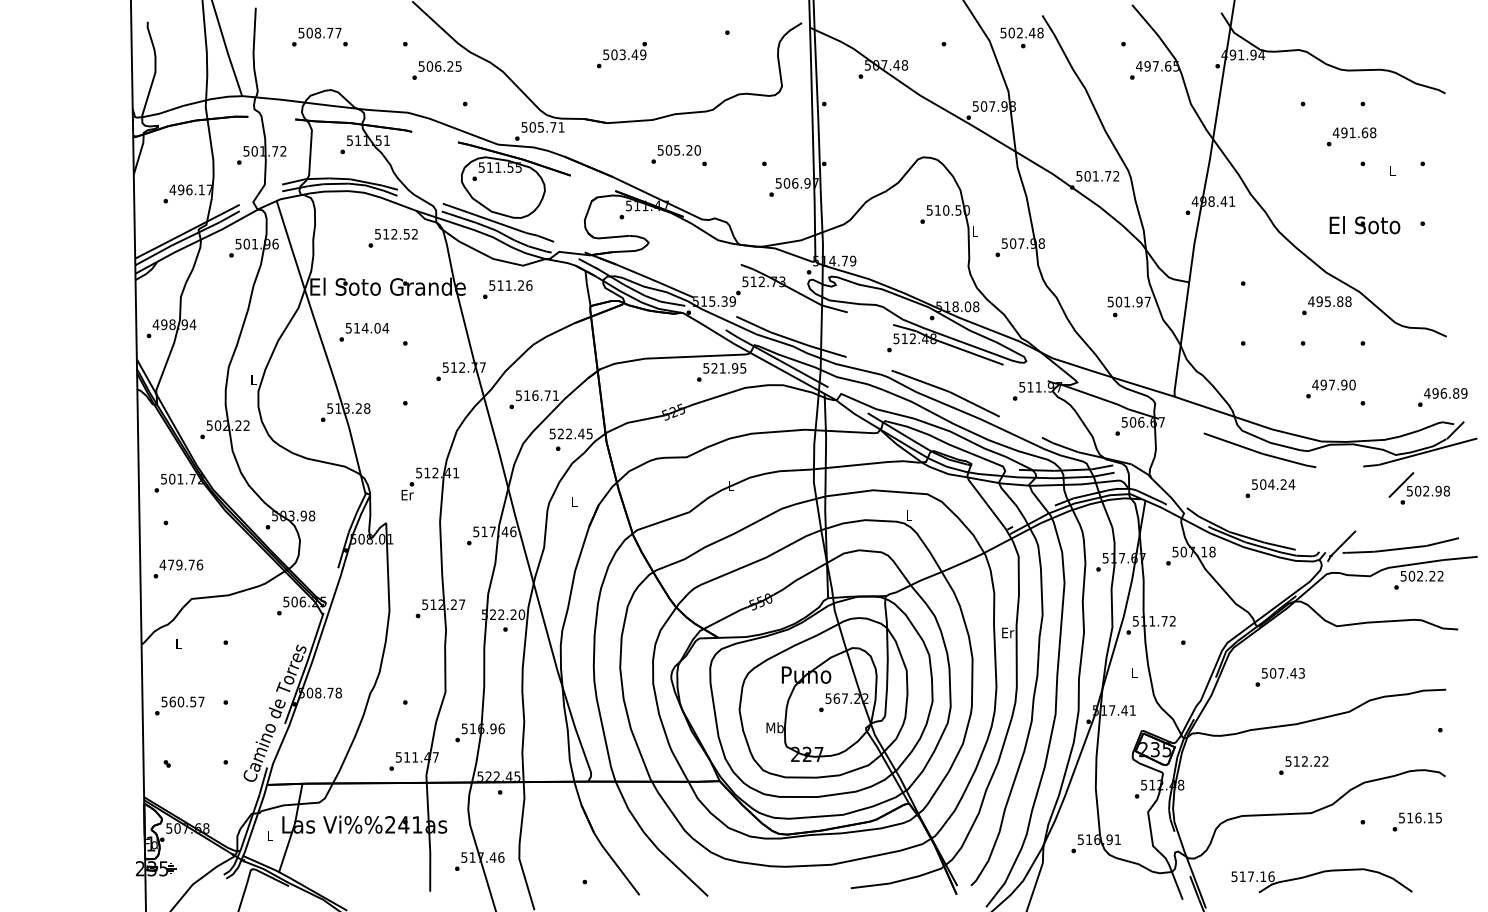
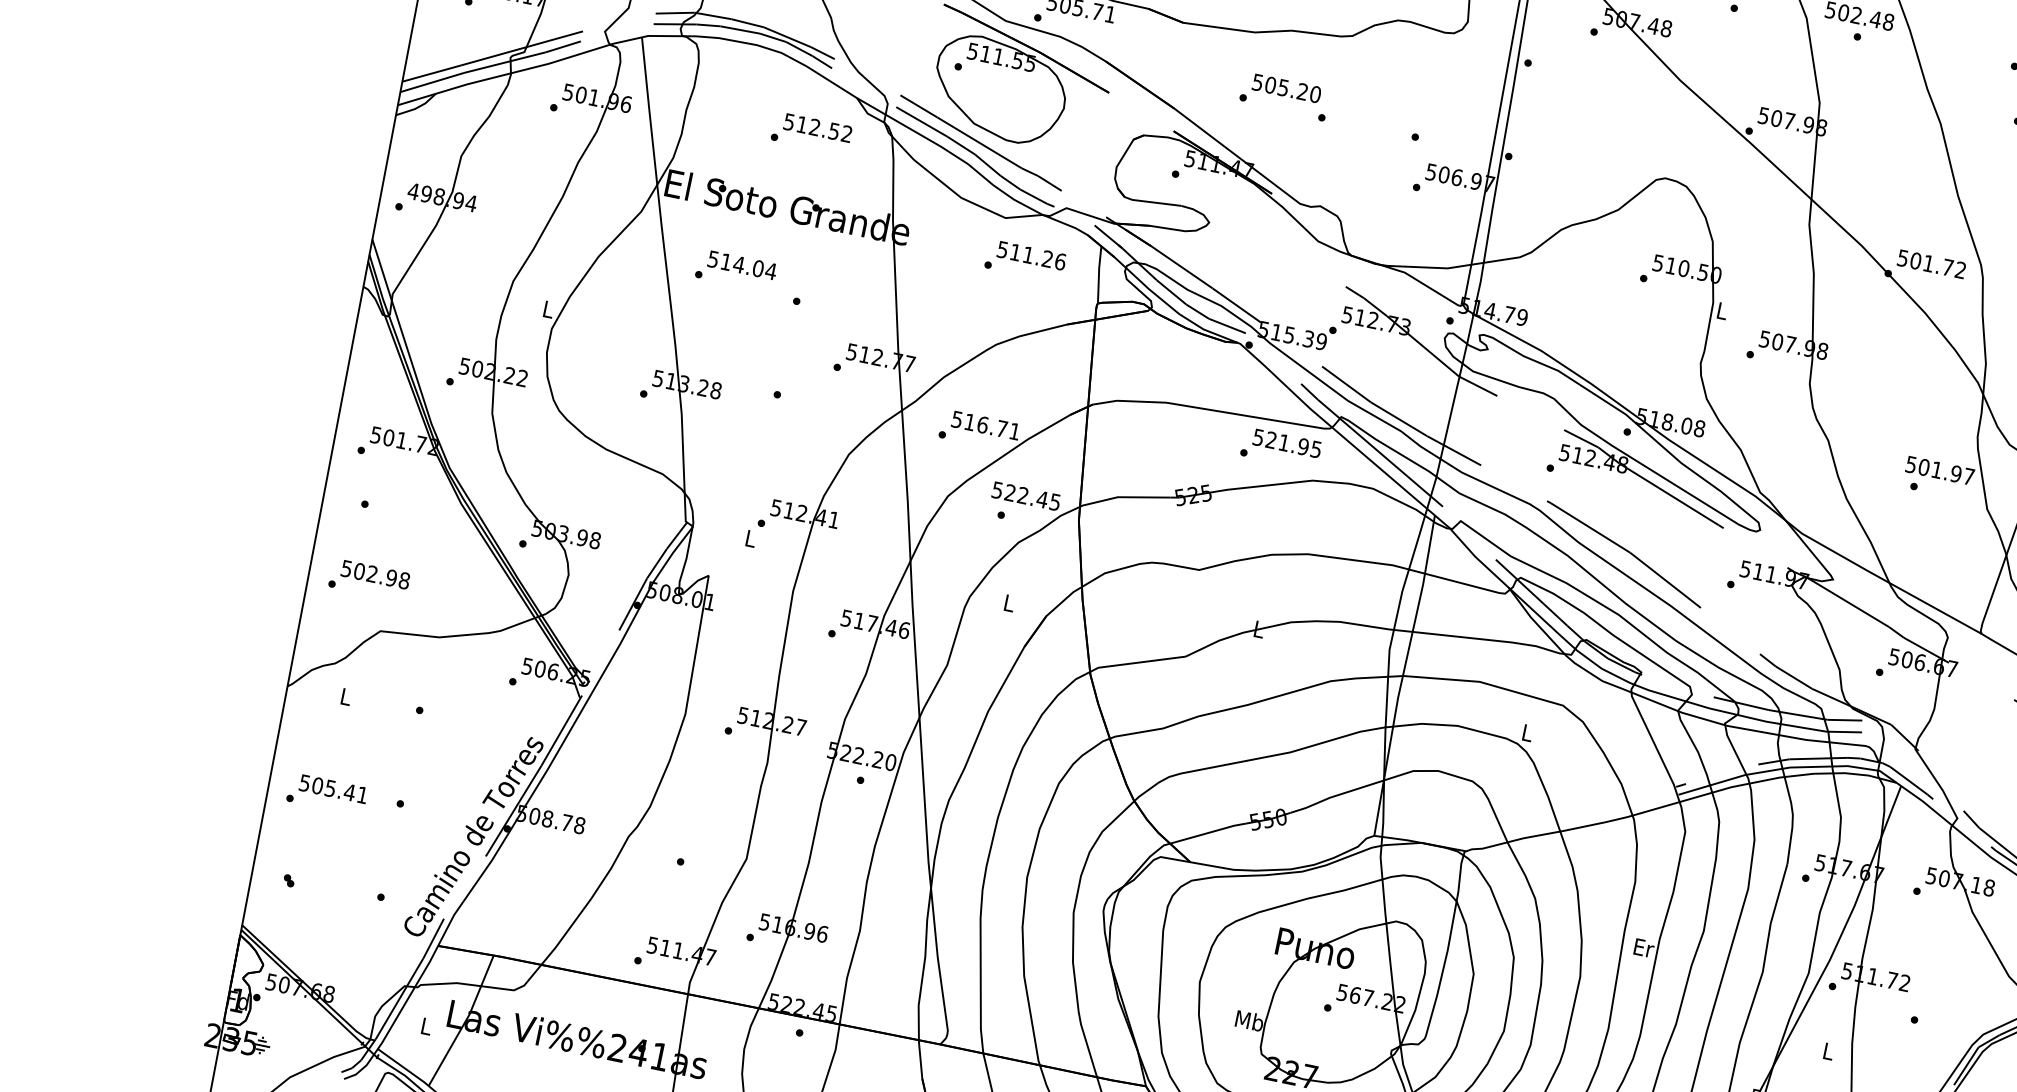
text: (507, 289) -> (1025, 260), moved
text: (407, 495) -> (750, 539), Er -> L
text: (181, 564) -> (375, 574), 479.76 -> 502.98
text: (186, 701) -> (339, 789), 560.57 -> 505.41

